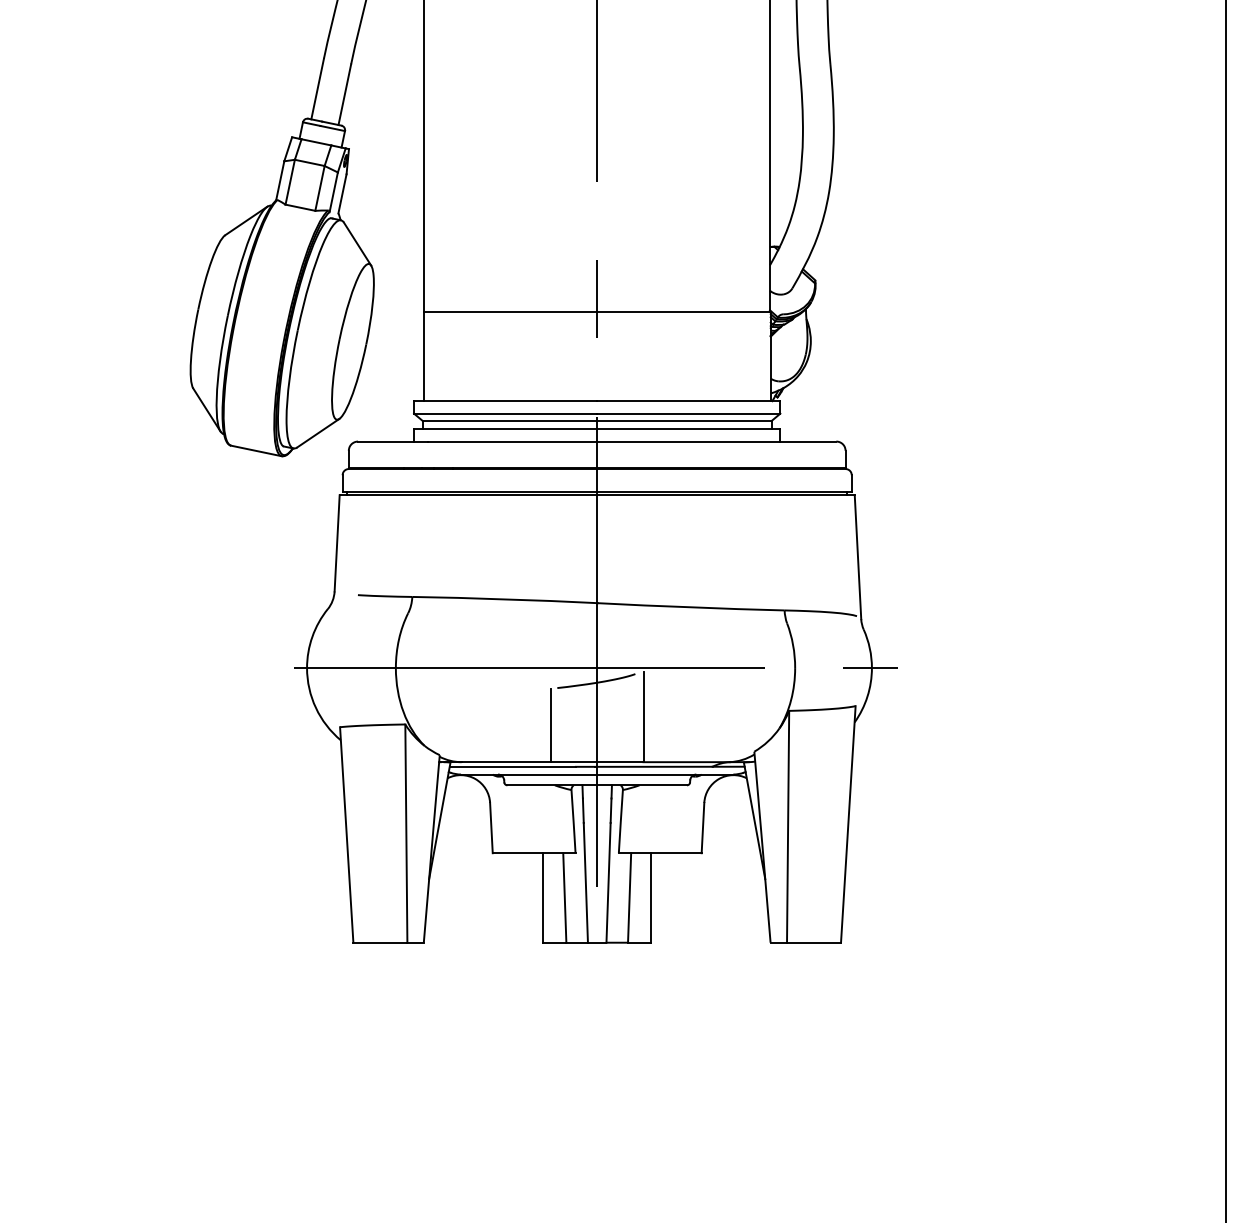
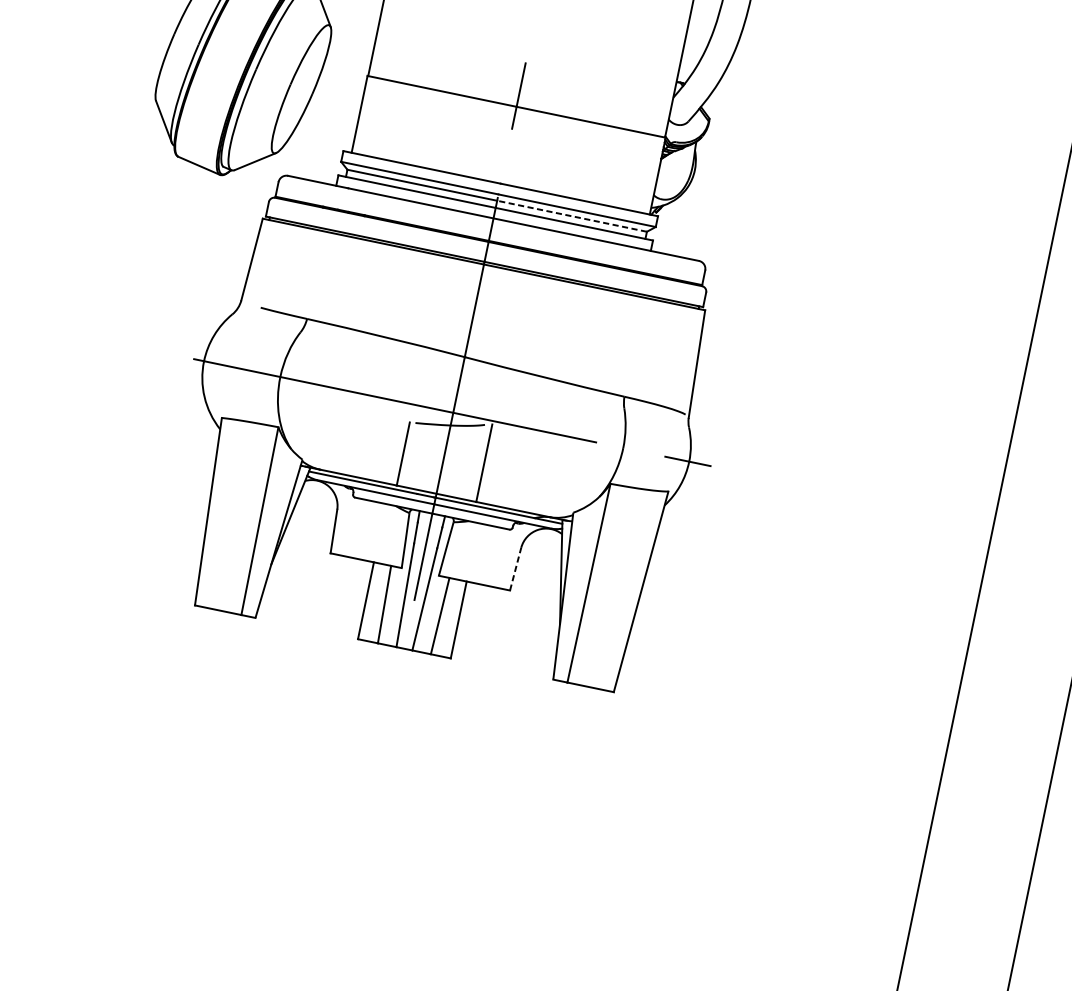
line: (683, 421) -> (571, 216), solid -> dashed
line: (703, 827) -> (516, 568), solid -> dashed

